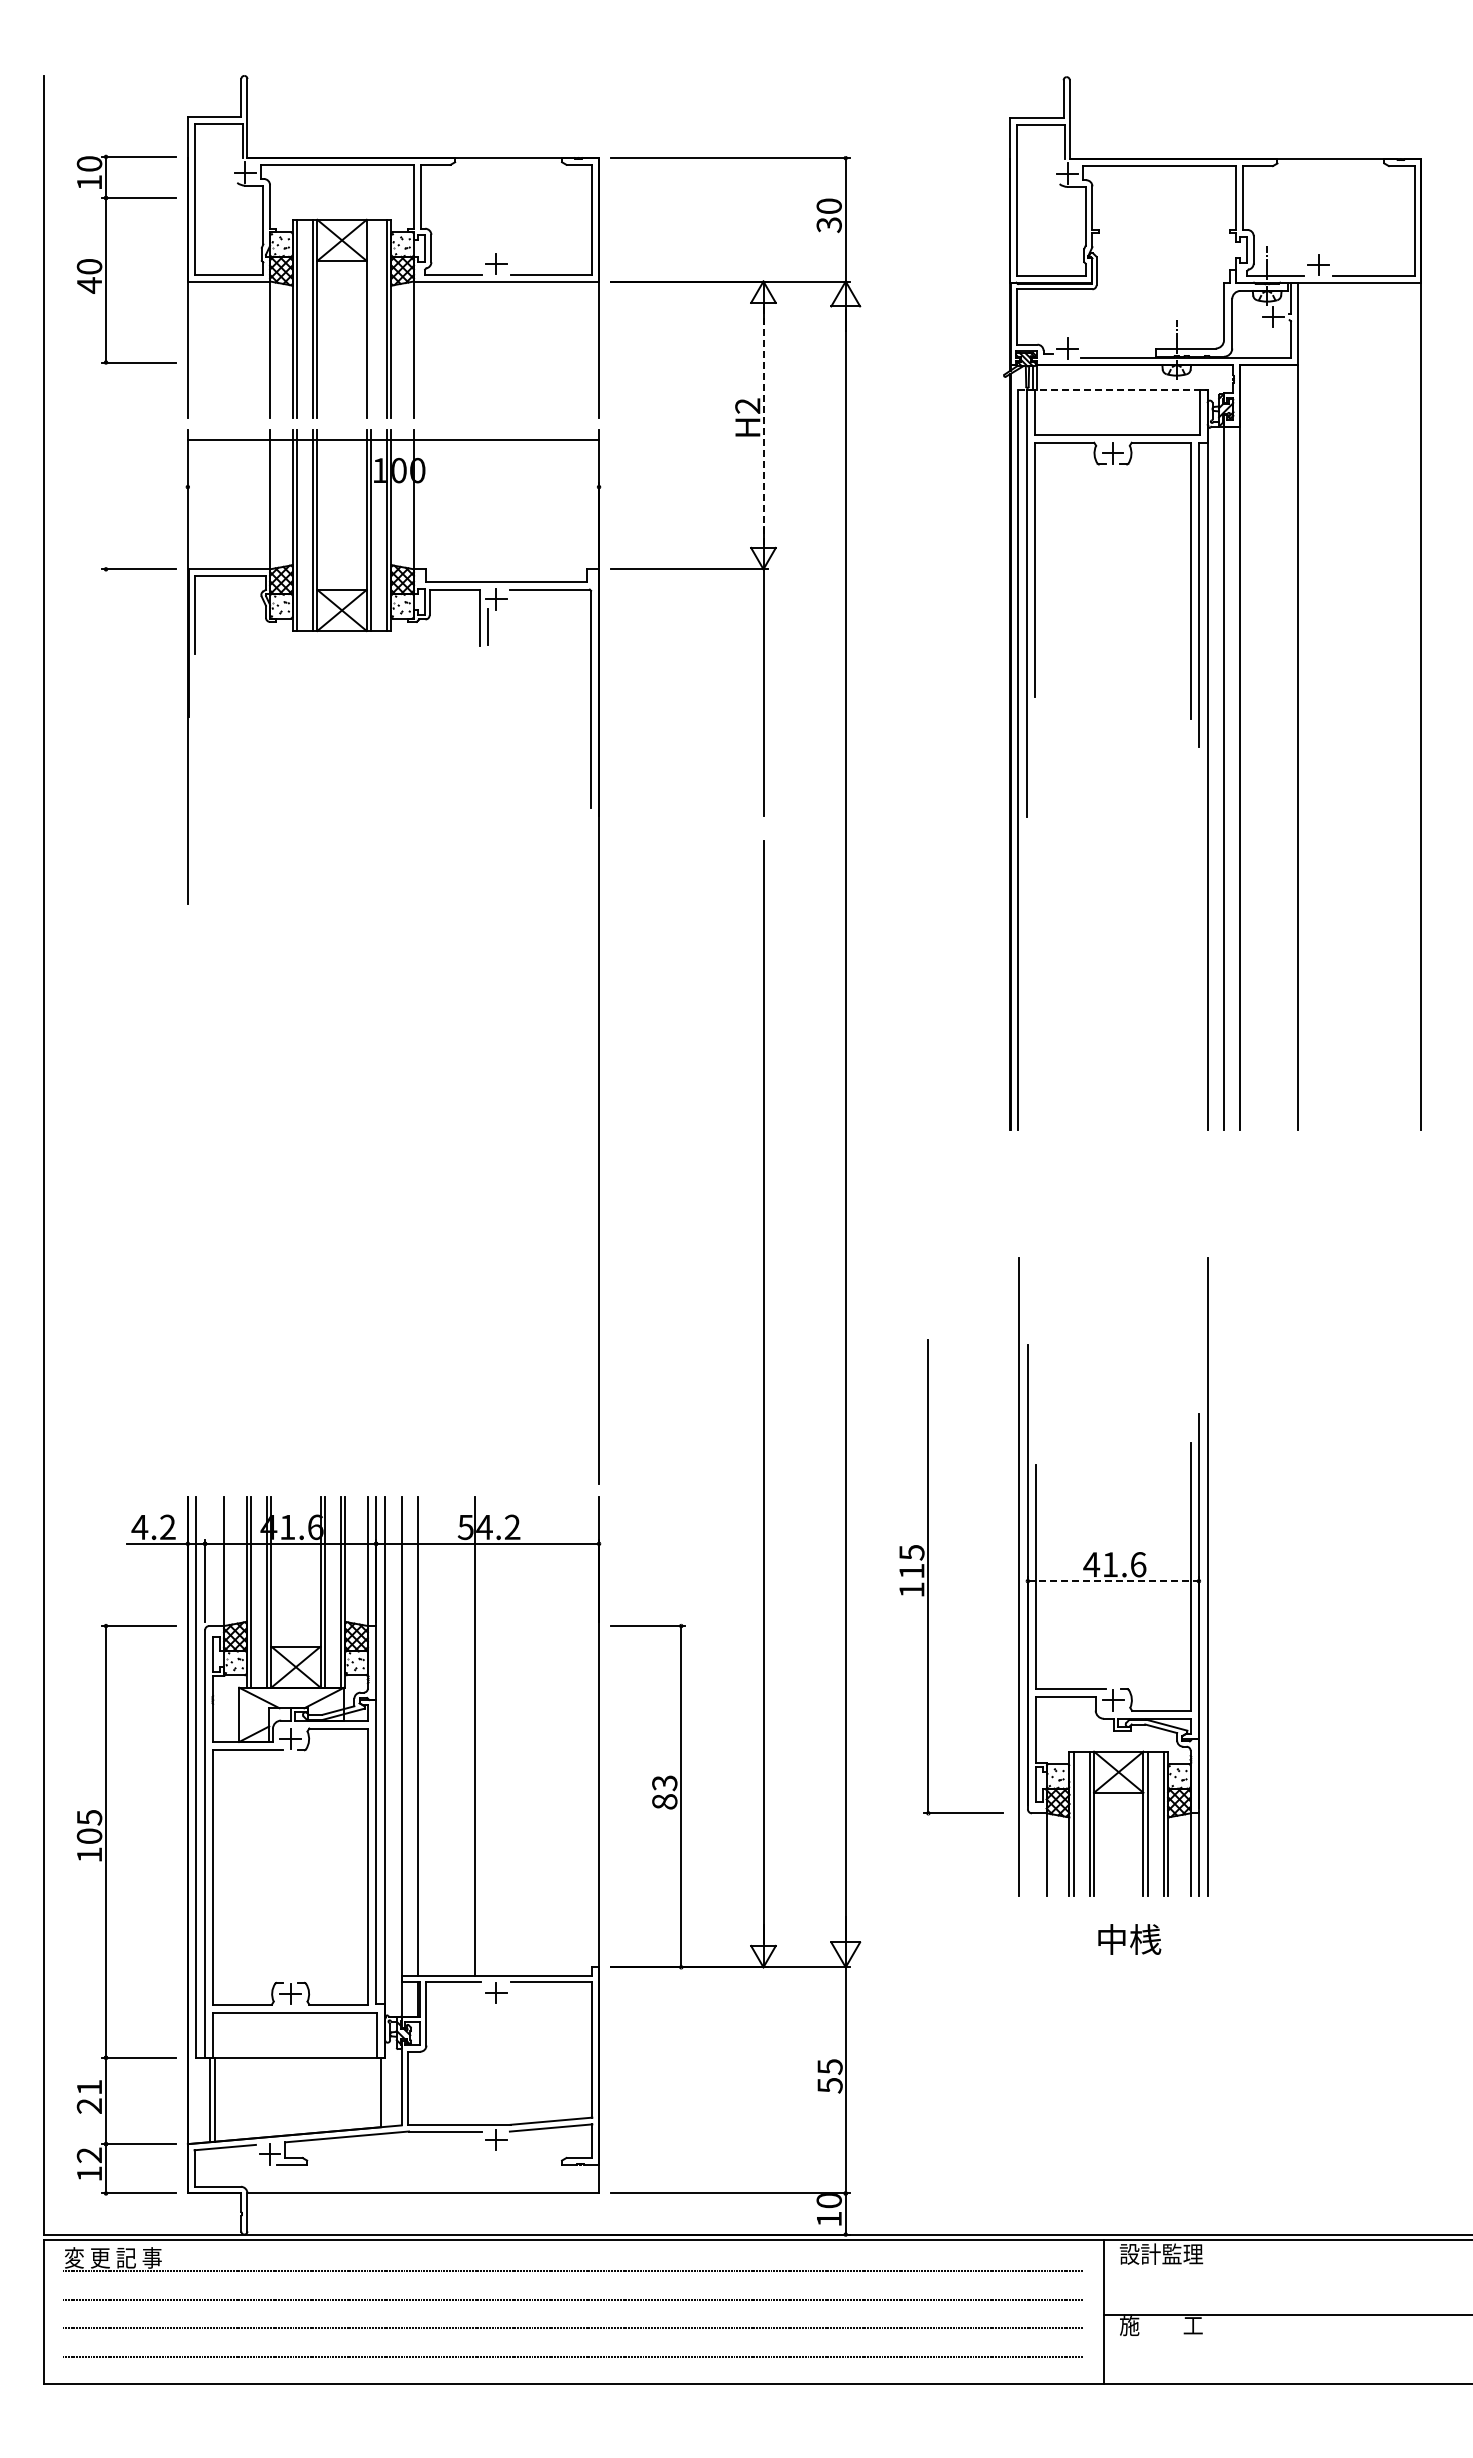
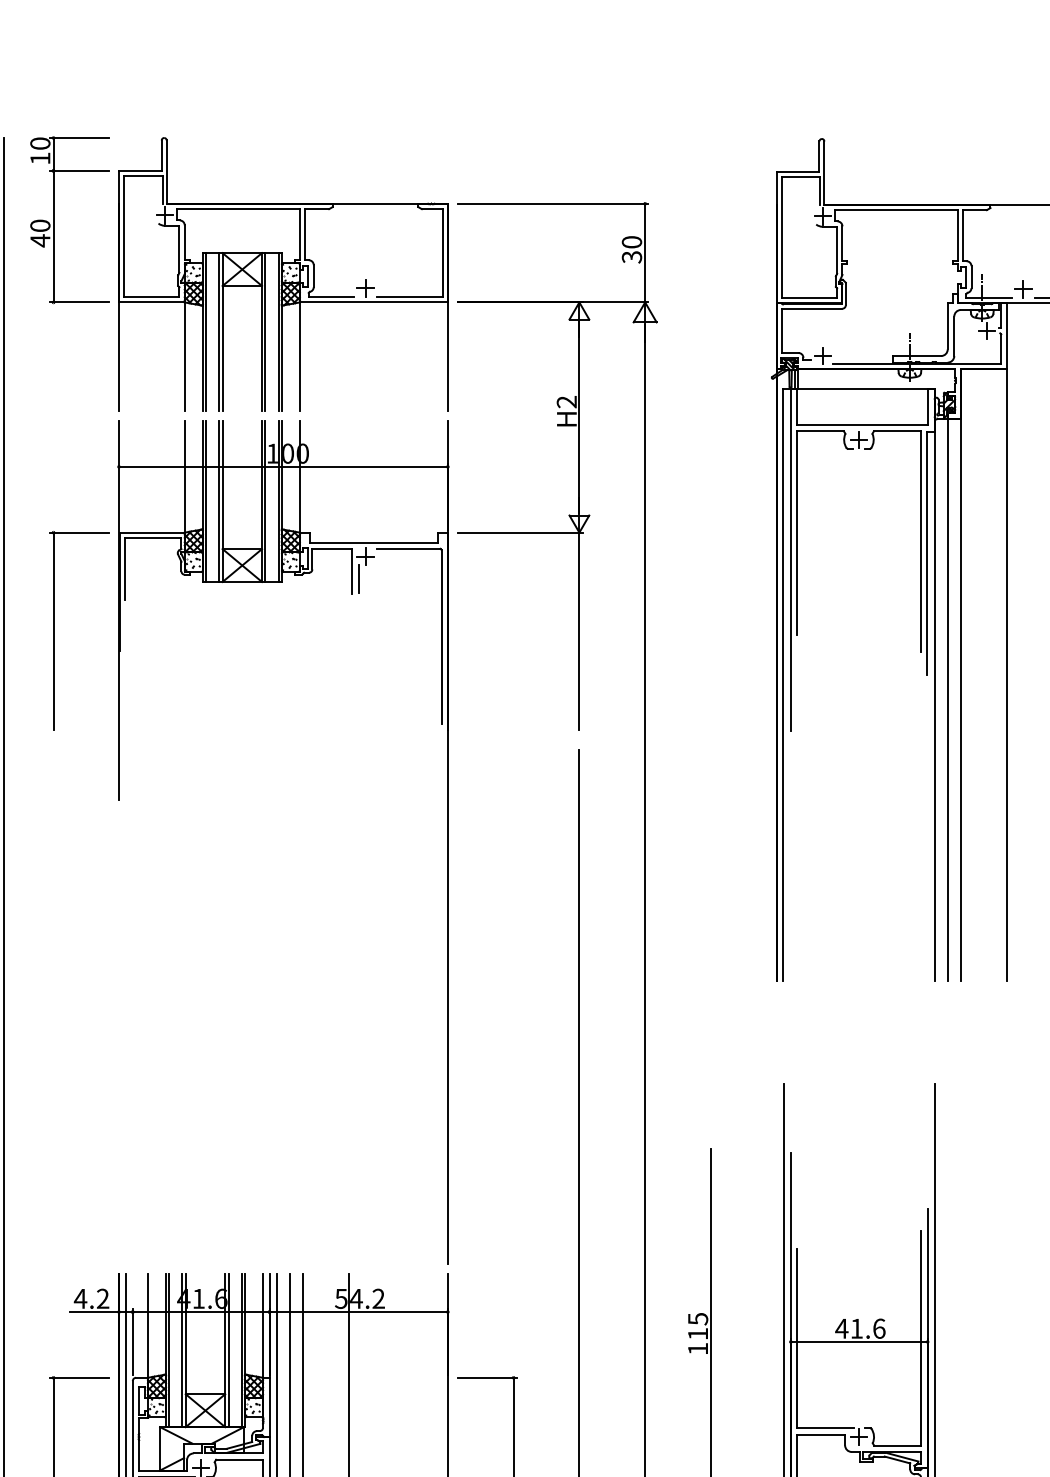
part: (106, 259) -> (53, 220), moved
line: (370, 318) -> (265, 332), added
line: (1113, 389) -> (859, 388), dashed -> solid
line: (763, 424) -> (579, 416), dashed -> solid
line: (393, 440) -> (283, 467), moved
line: (106, 692) -> (53, 631), added
line: (1113, 1581) -> (859, 1342), dashed -> solid

